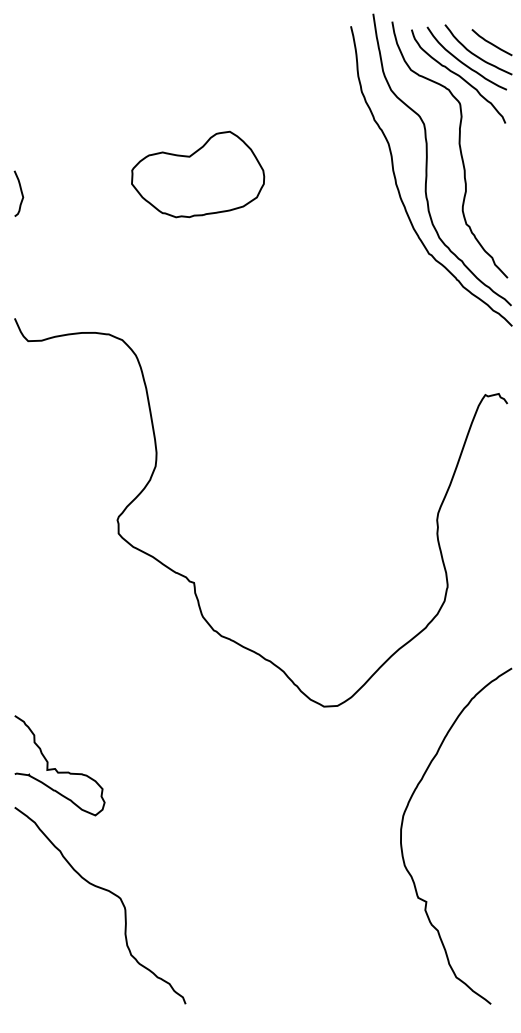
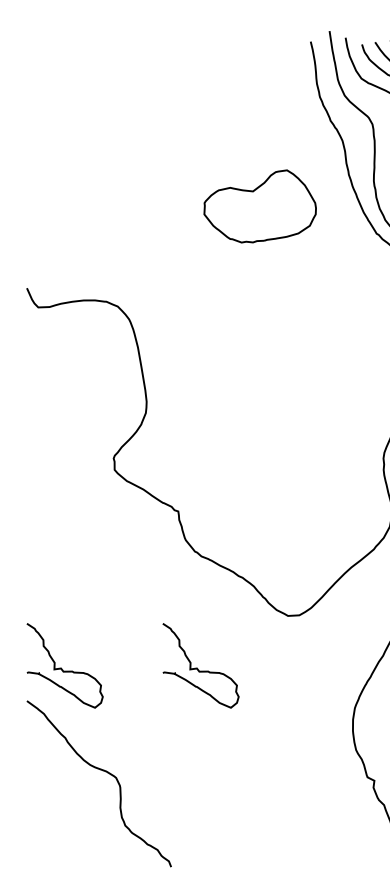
part: (198, 174) -> (260, 206), moved
curve: (20, 191) -> (31, 181), removed
curve: (216, 768) -> (197, 668), added

